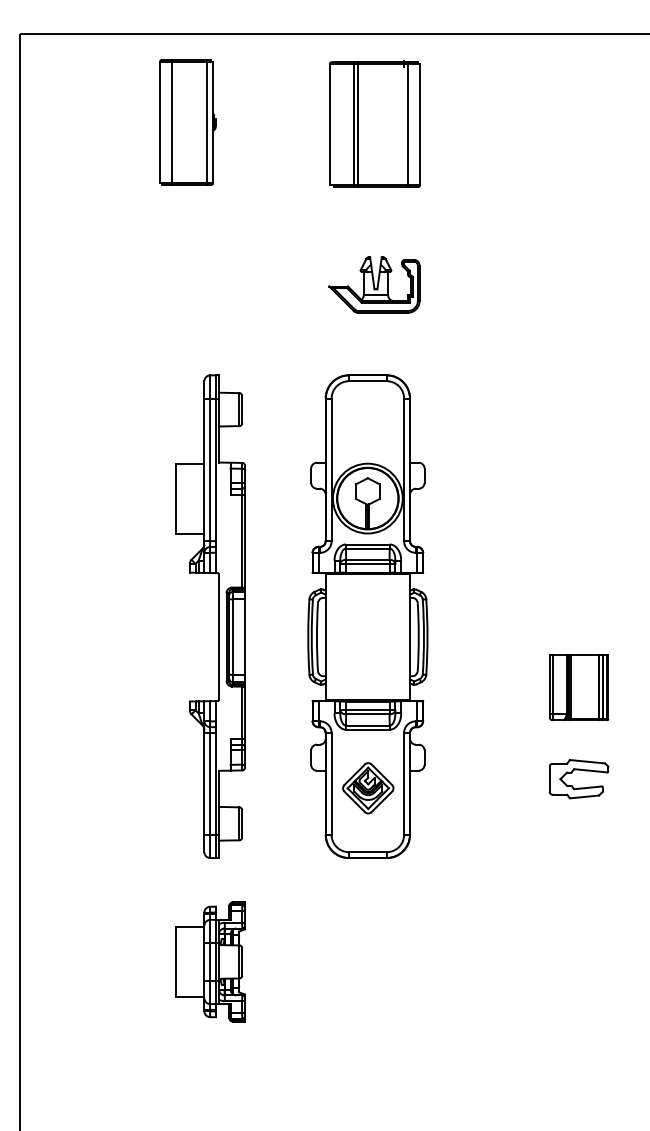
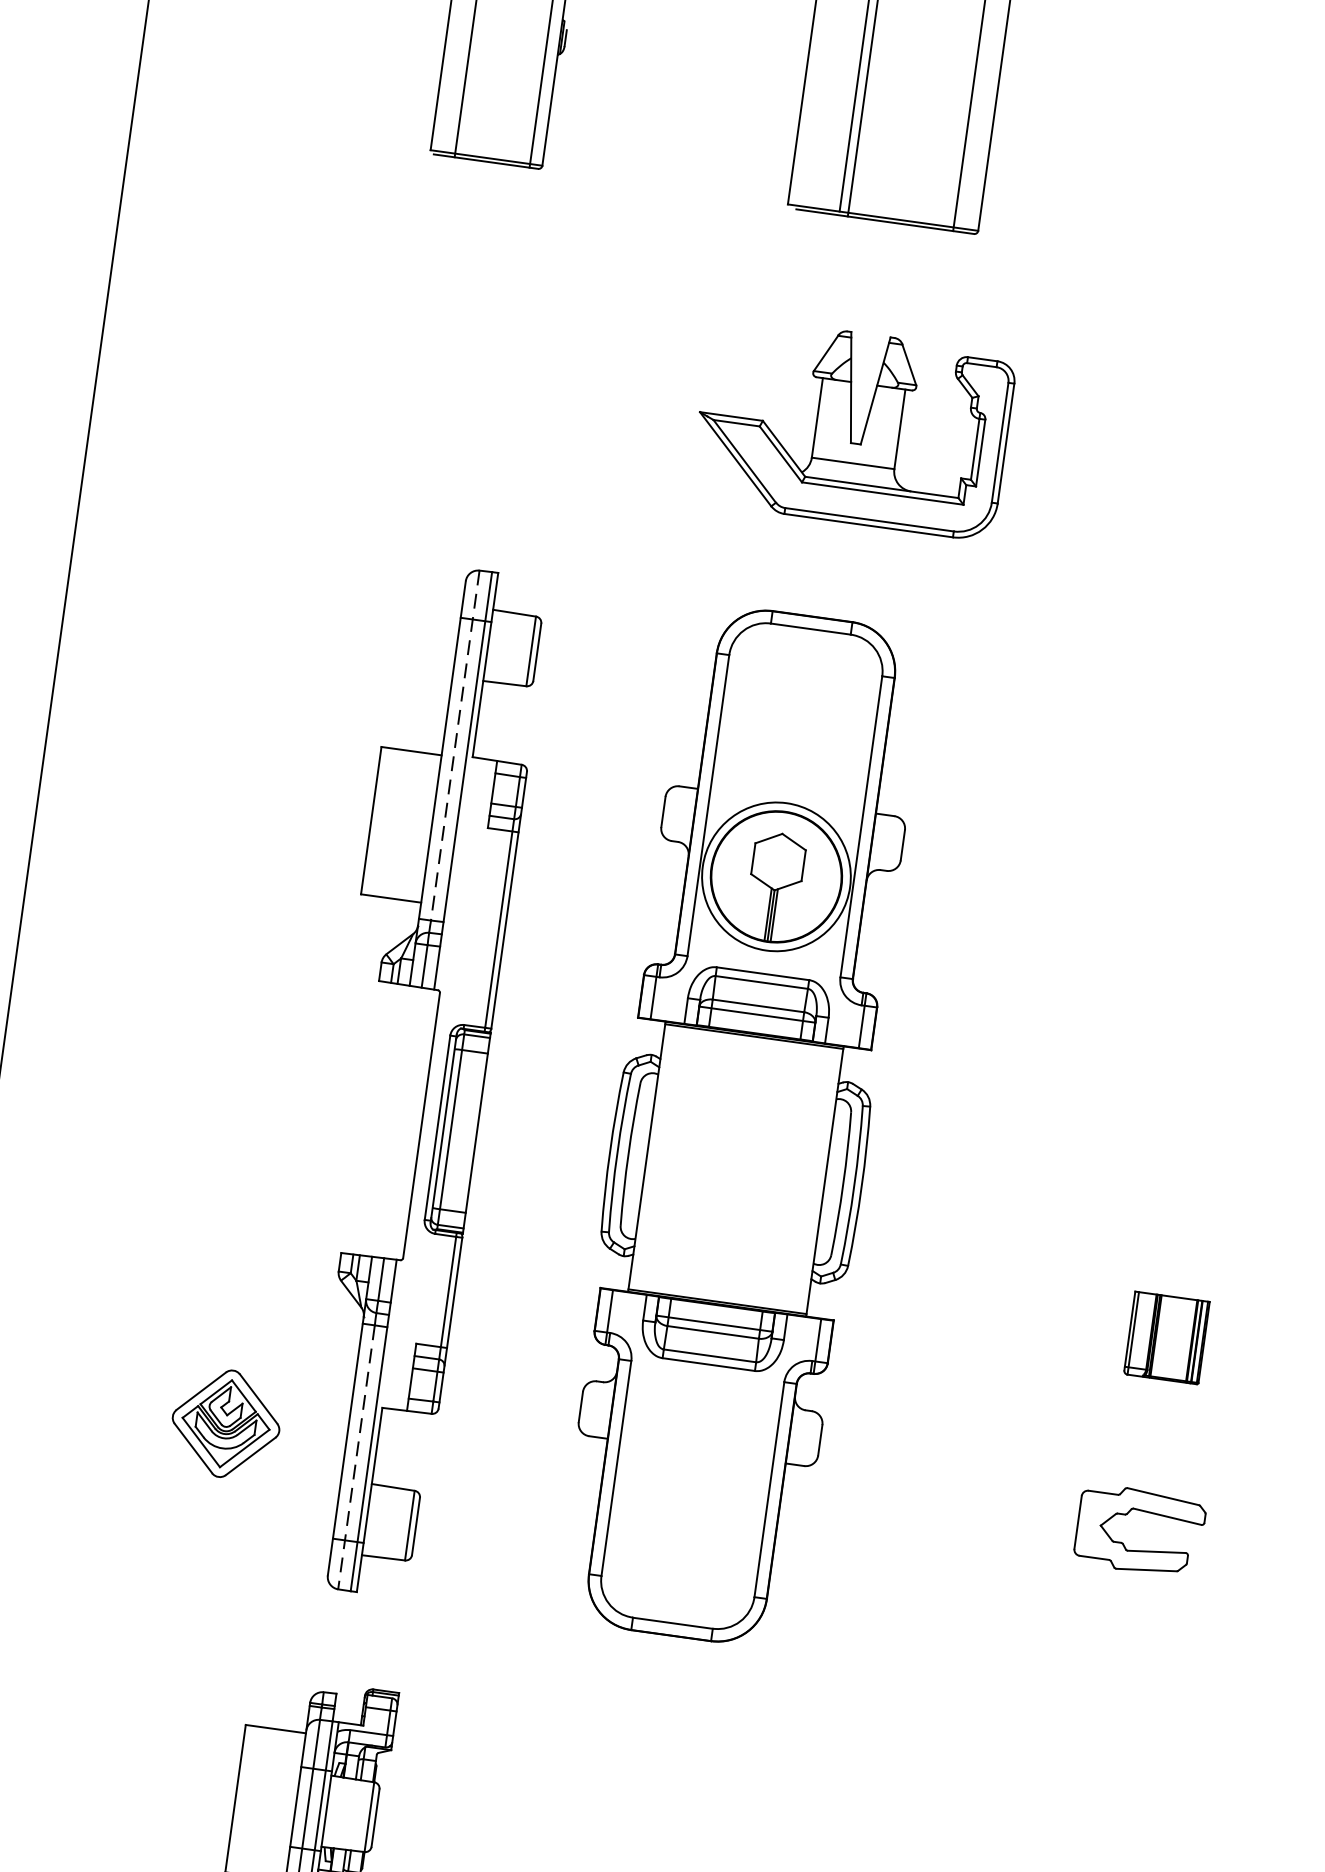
part: (374, 284) -> (853, 426), size x1.6
line: (210, 458) -> (456, 746), solid -> dashed
part: (578, 687) -> (1165, 1337), size x0.6
part: (368, 788) -> (226, 1424), moved
line: (210, 795) -> (357, 1457), solid -> dashed

